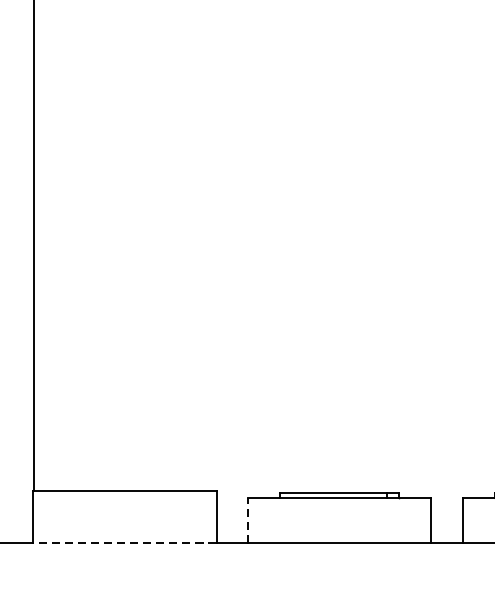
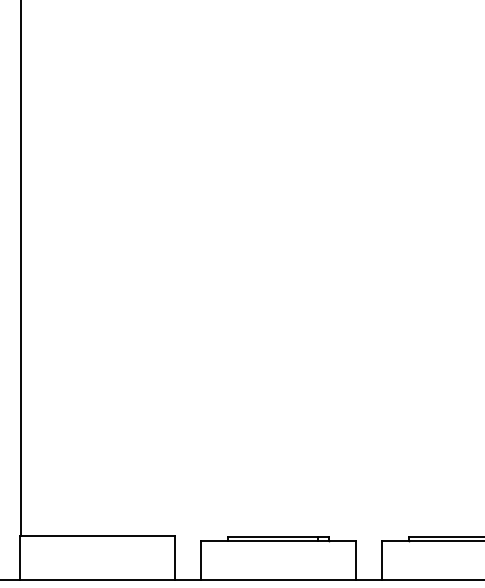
line: (248, 520) -> (201, 560), dashed -> solid
line: (124, 542) -> (97, 579), dashed -> solid

